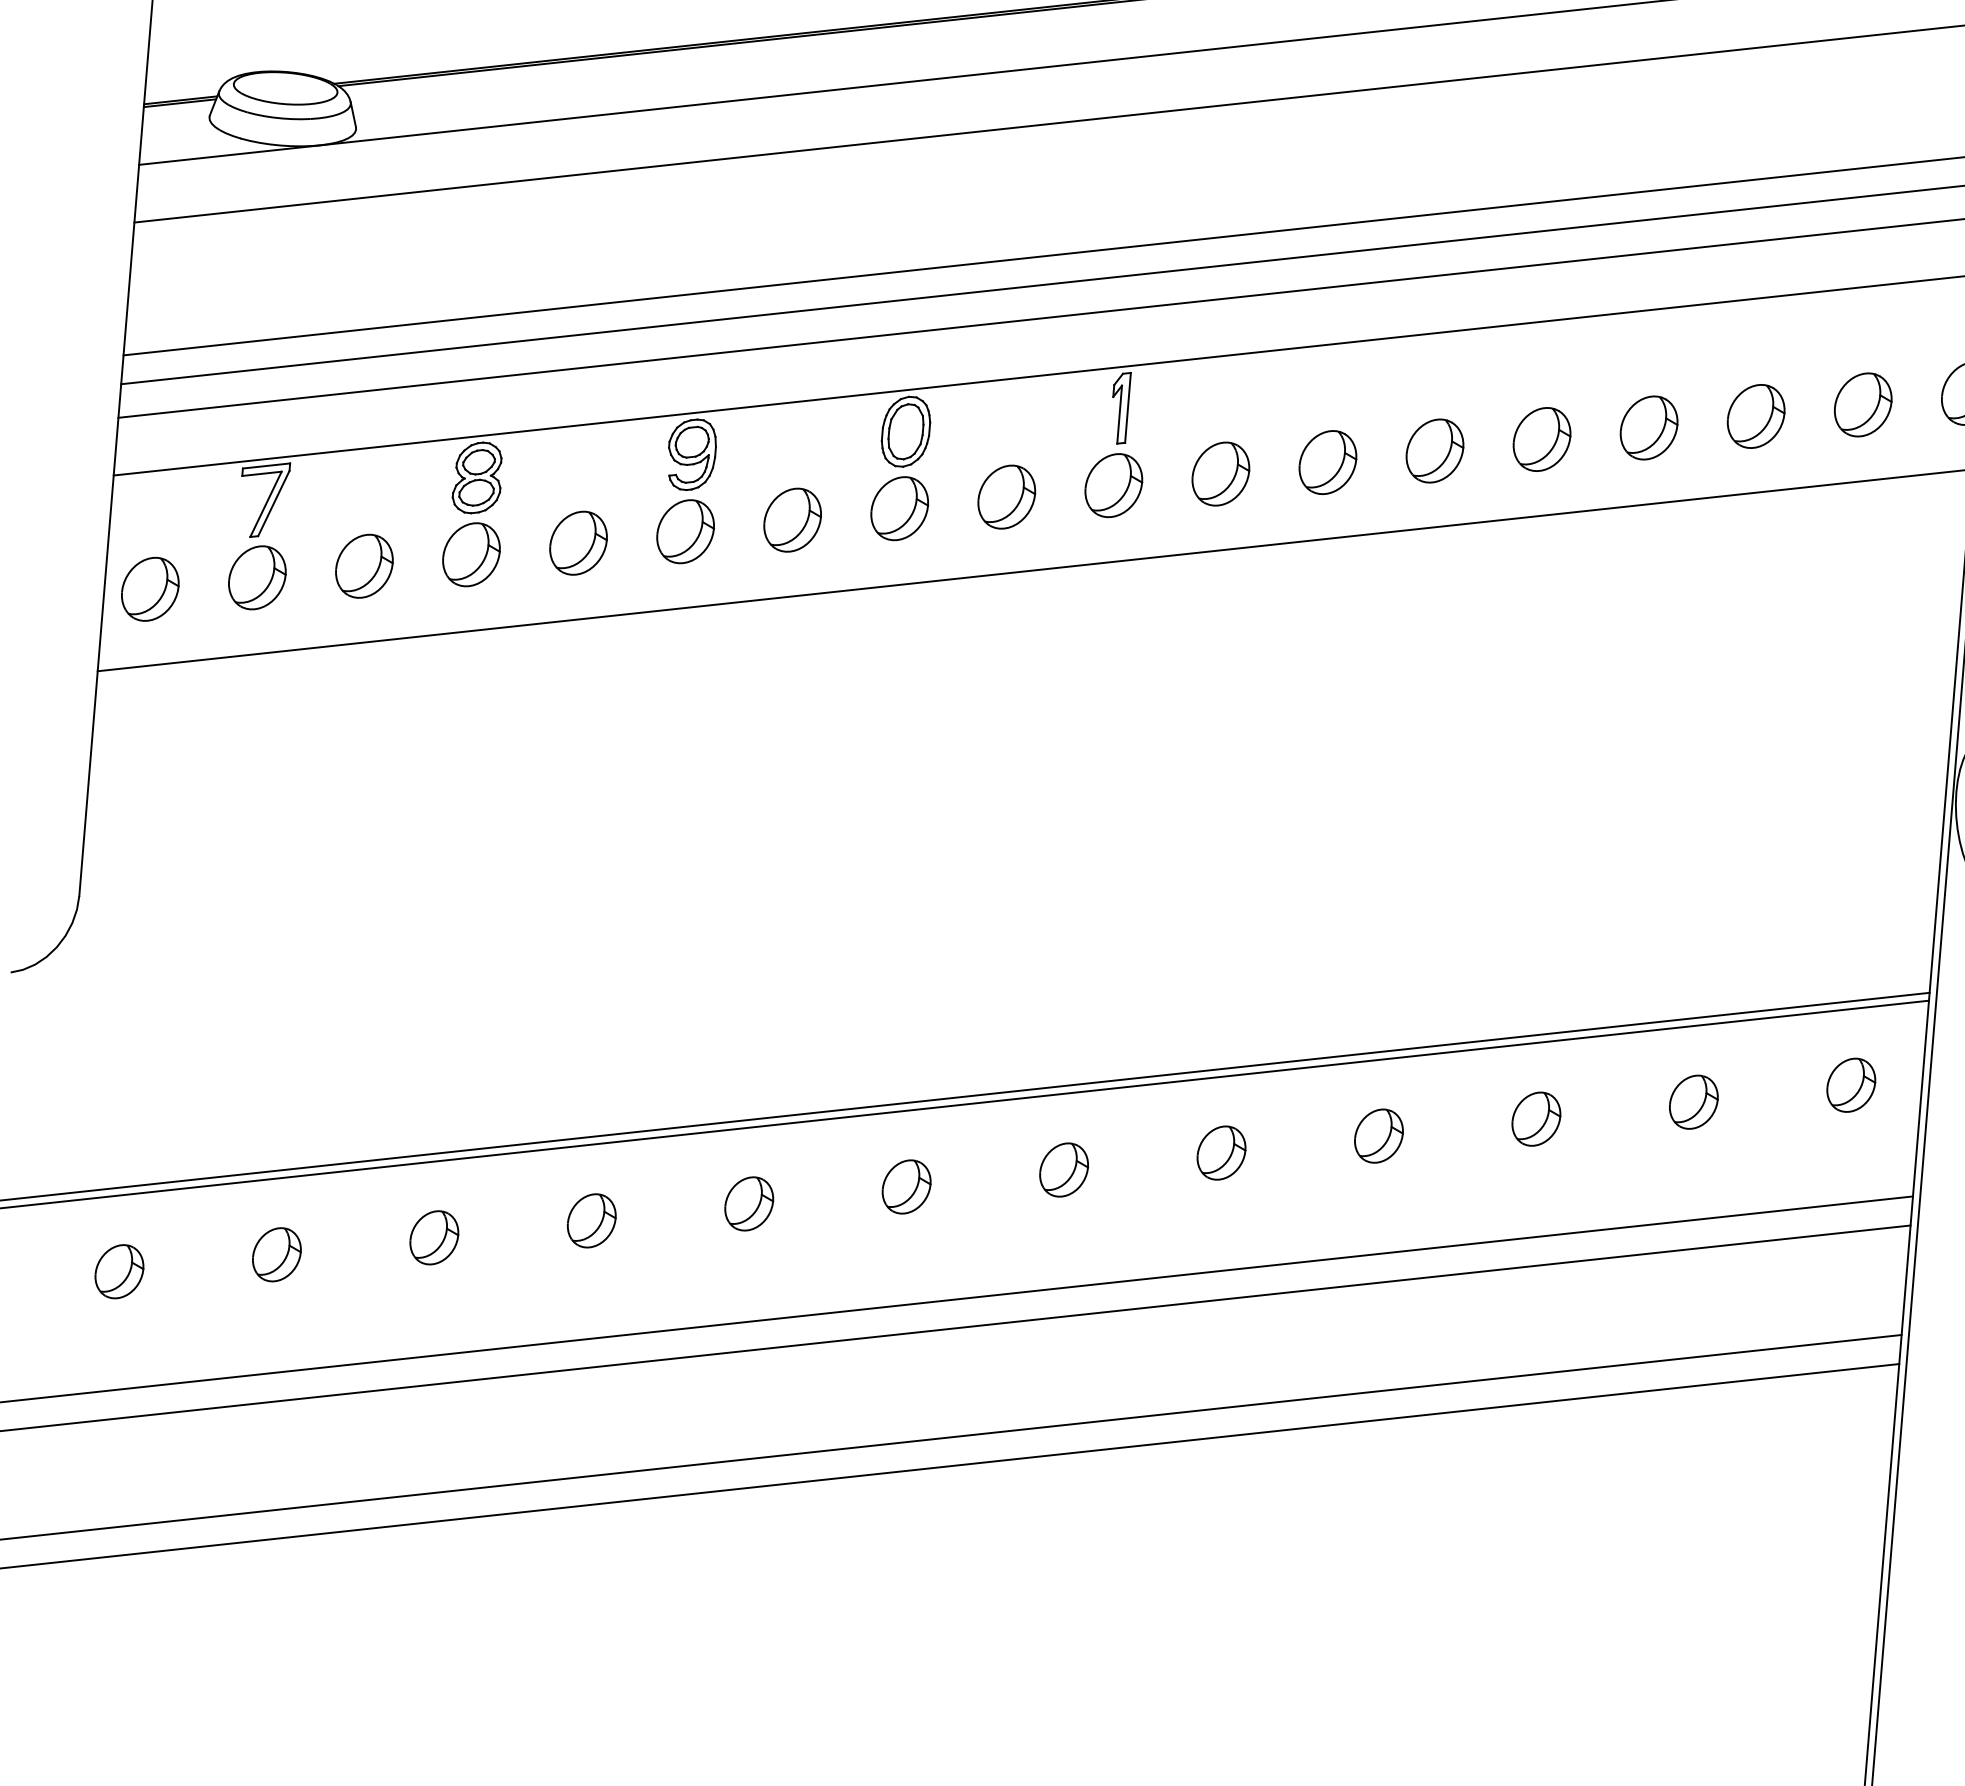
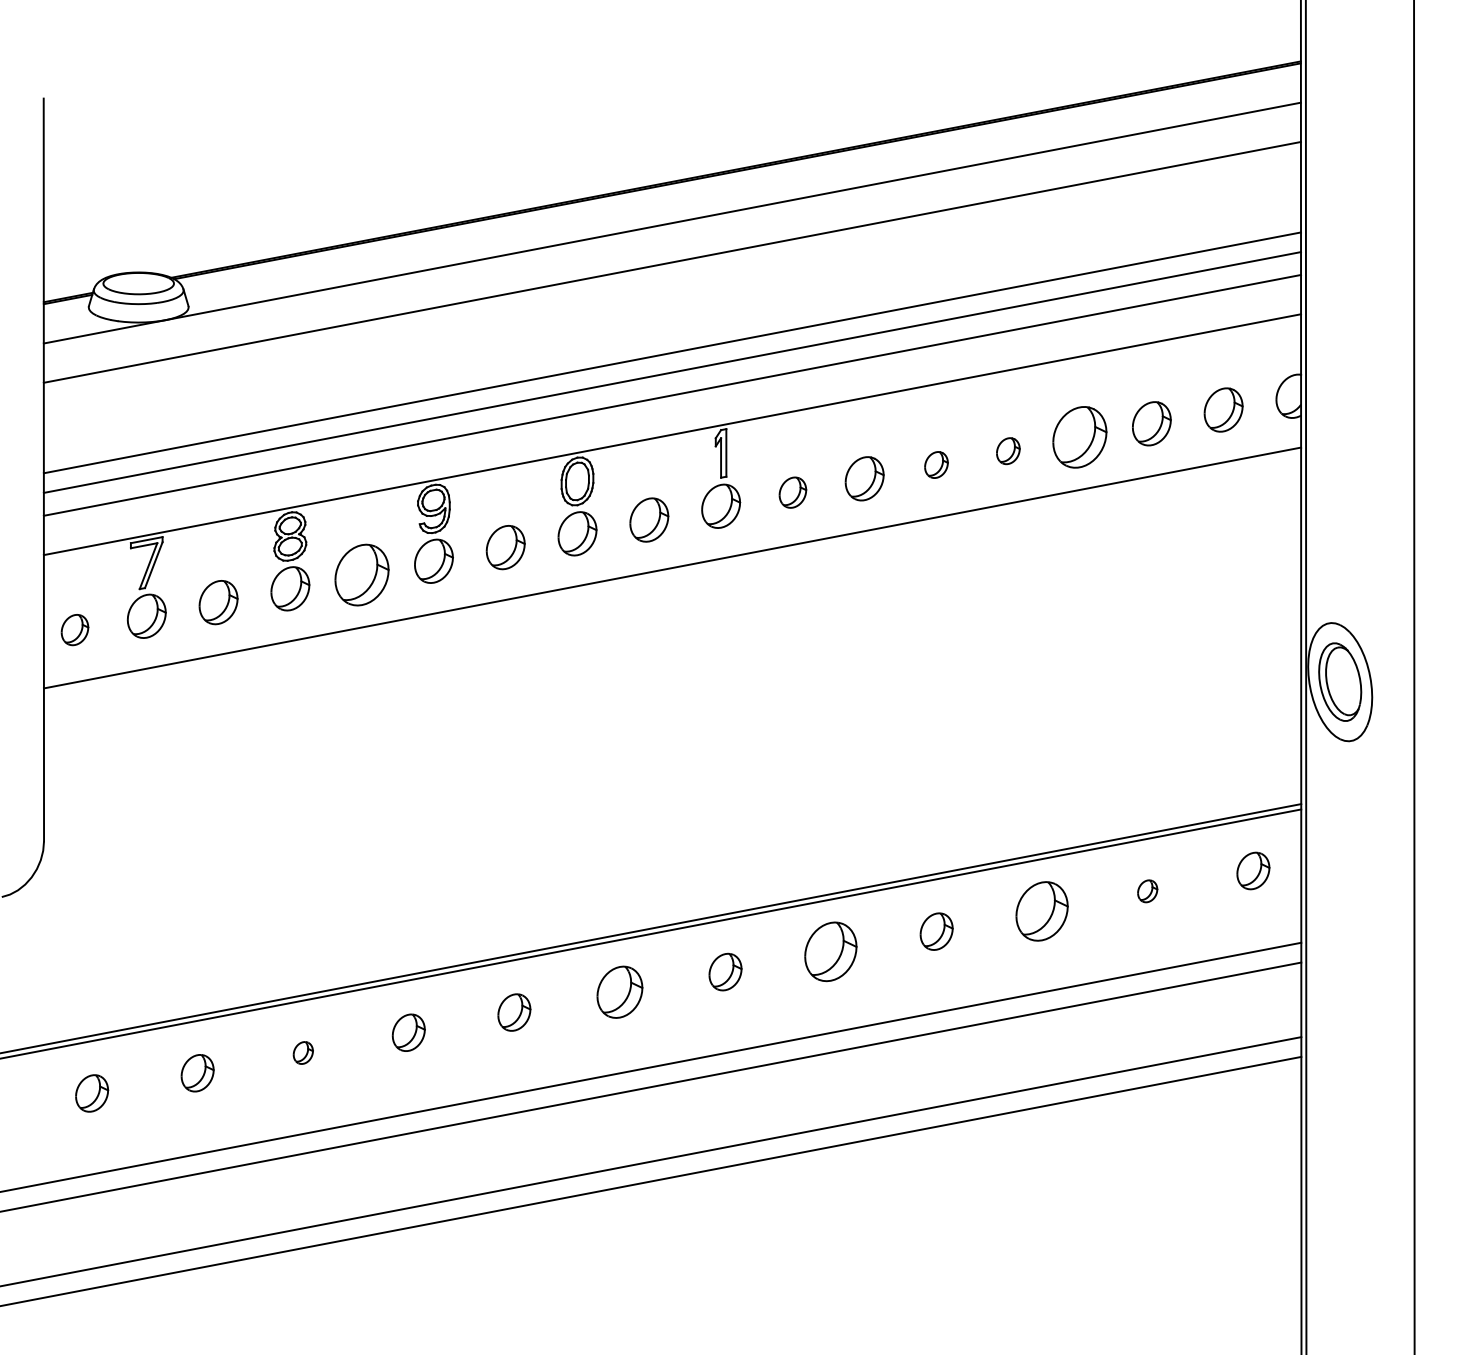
part: (1649, 427) -> (1080, 437), size x1.4
part: (1542, 438) -> (1008, 450), size x0.6
part: (1435, 450) -> (936, 464), size x0.6
part: (1220, 473) -> (792, 492), size x0.7
part: (579, 542) -> (362, 574), size x1.4
part: (149, 588) -> (74, 629), size x0.7
part: (1693, 1102) -> (1147, 891), size x0.6
part: (1536, 1119) -> (1042, 911), size x1.6
part: (1222, 1152) -> (831, 951), size x1.6
part: (905, 1187) -> (619, 992), size x1.4
part: (434, 1237) -> (303, 1052), size x0.6

